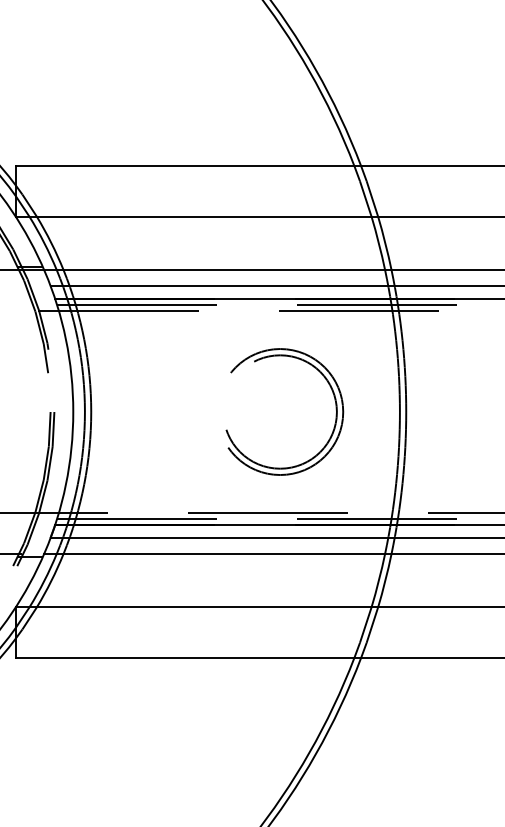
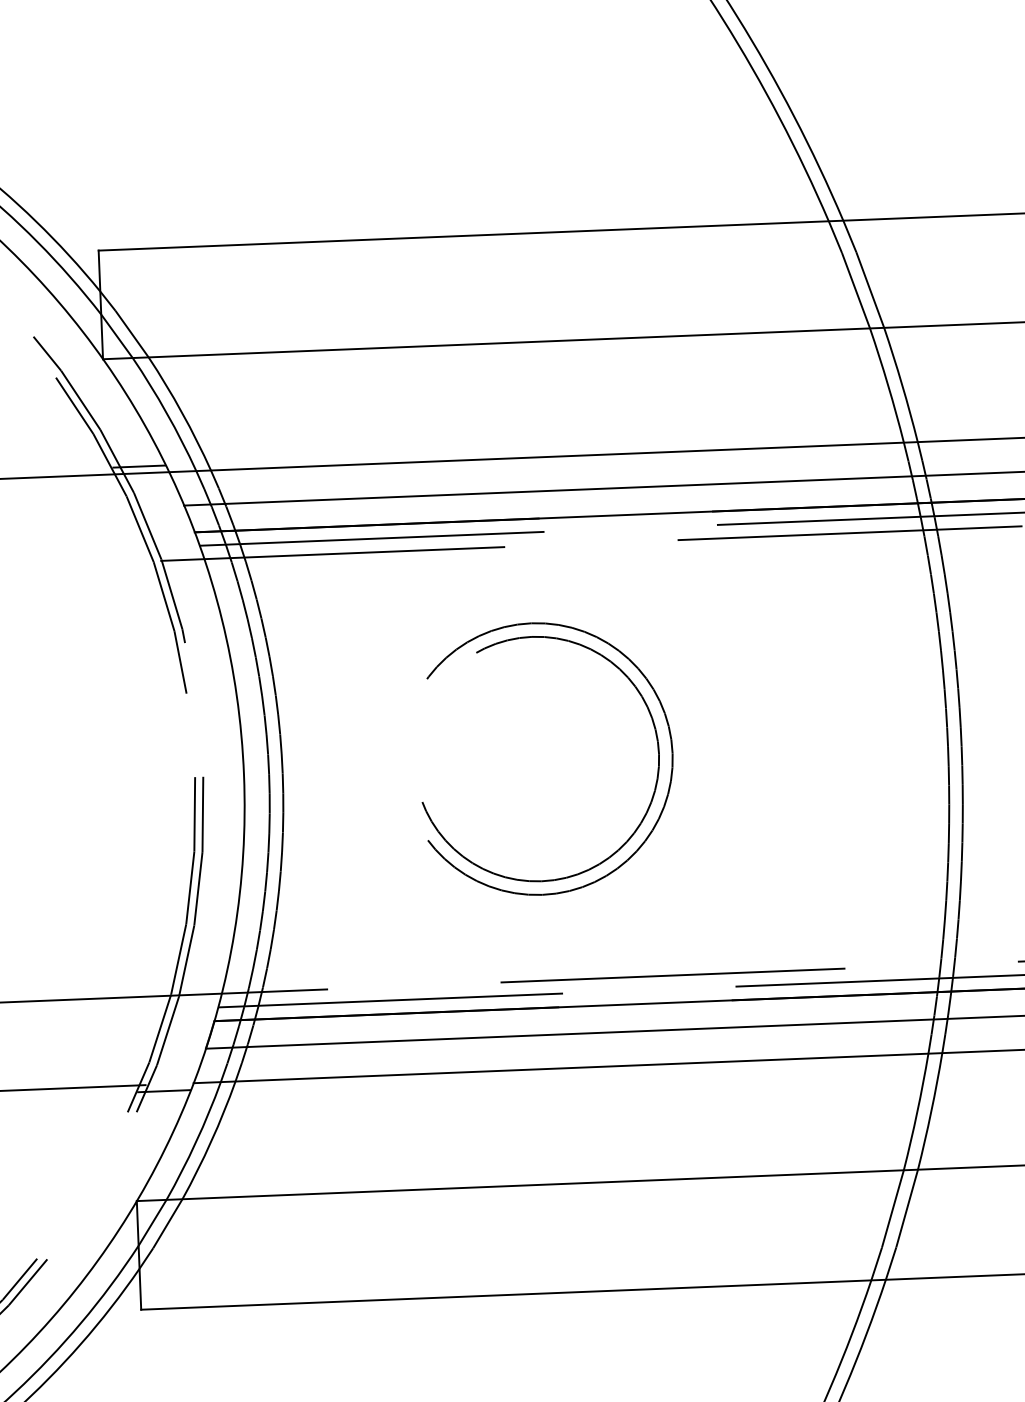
part: (335, 409) -> (655, 748), moved

